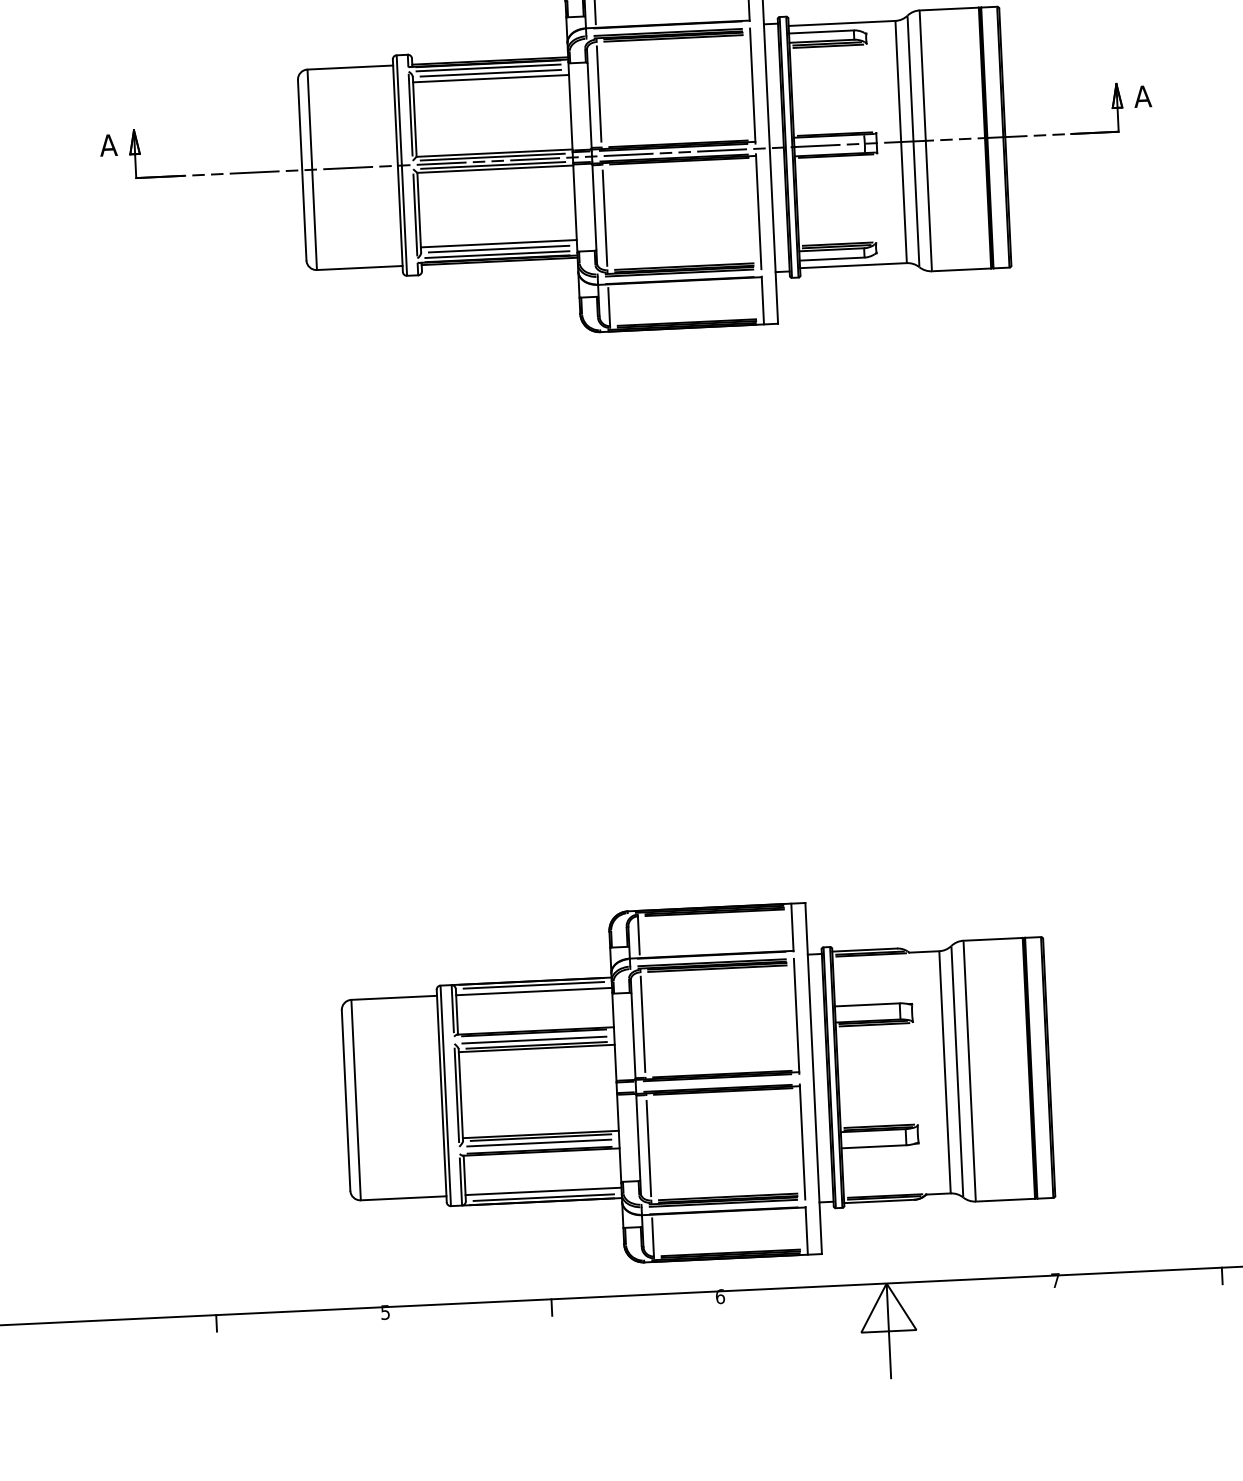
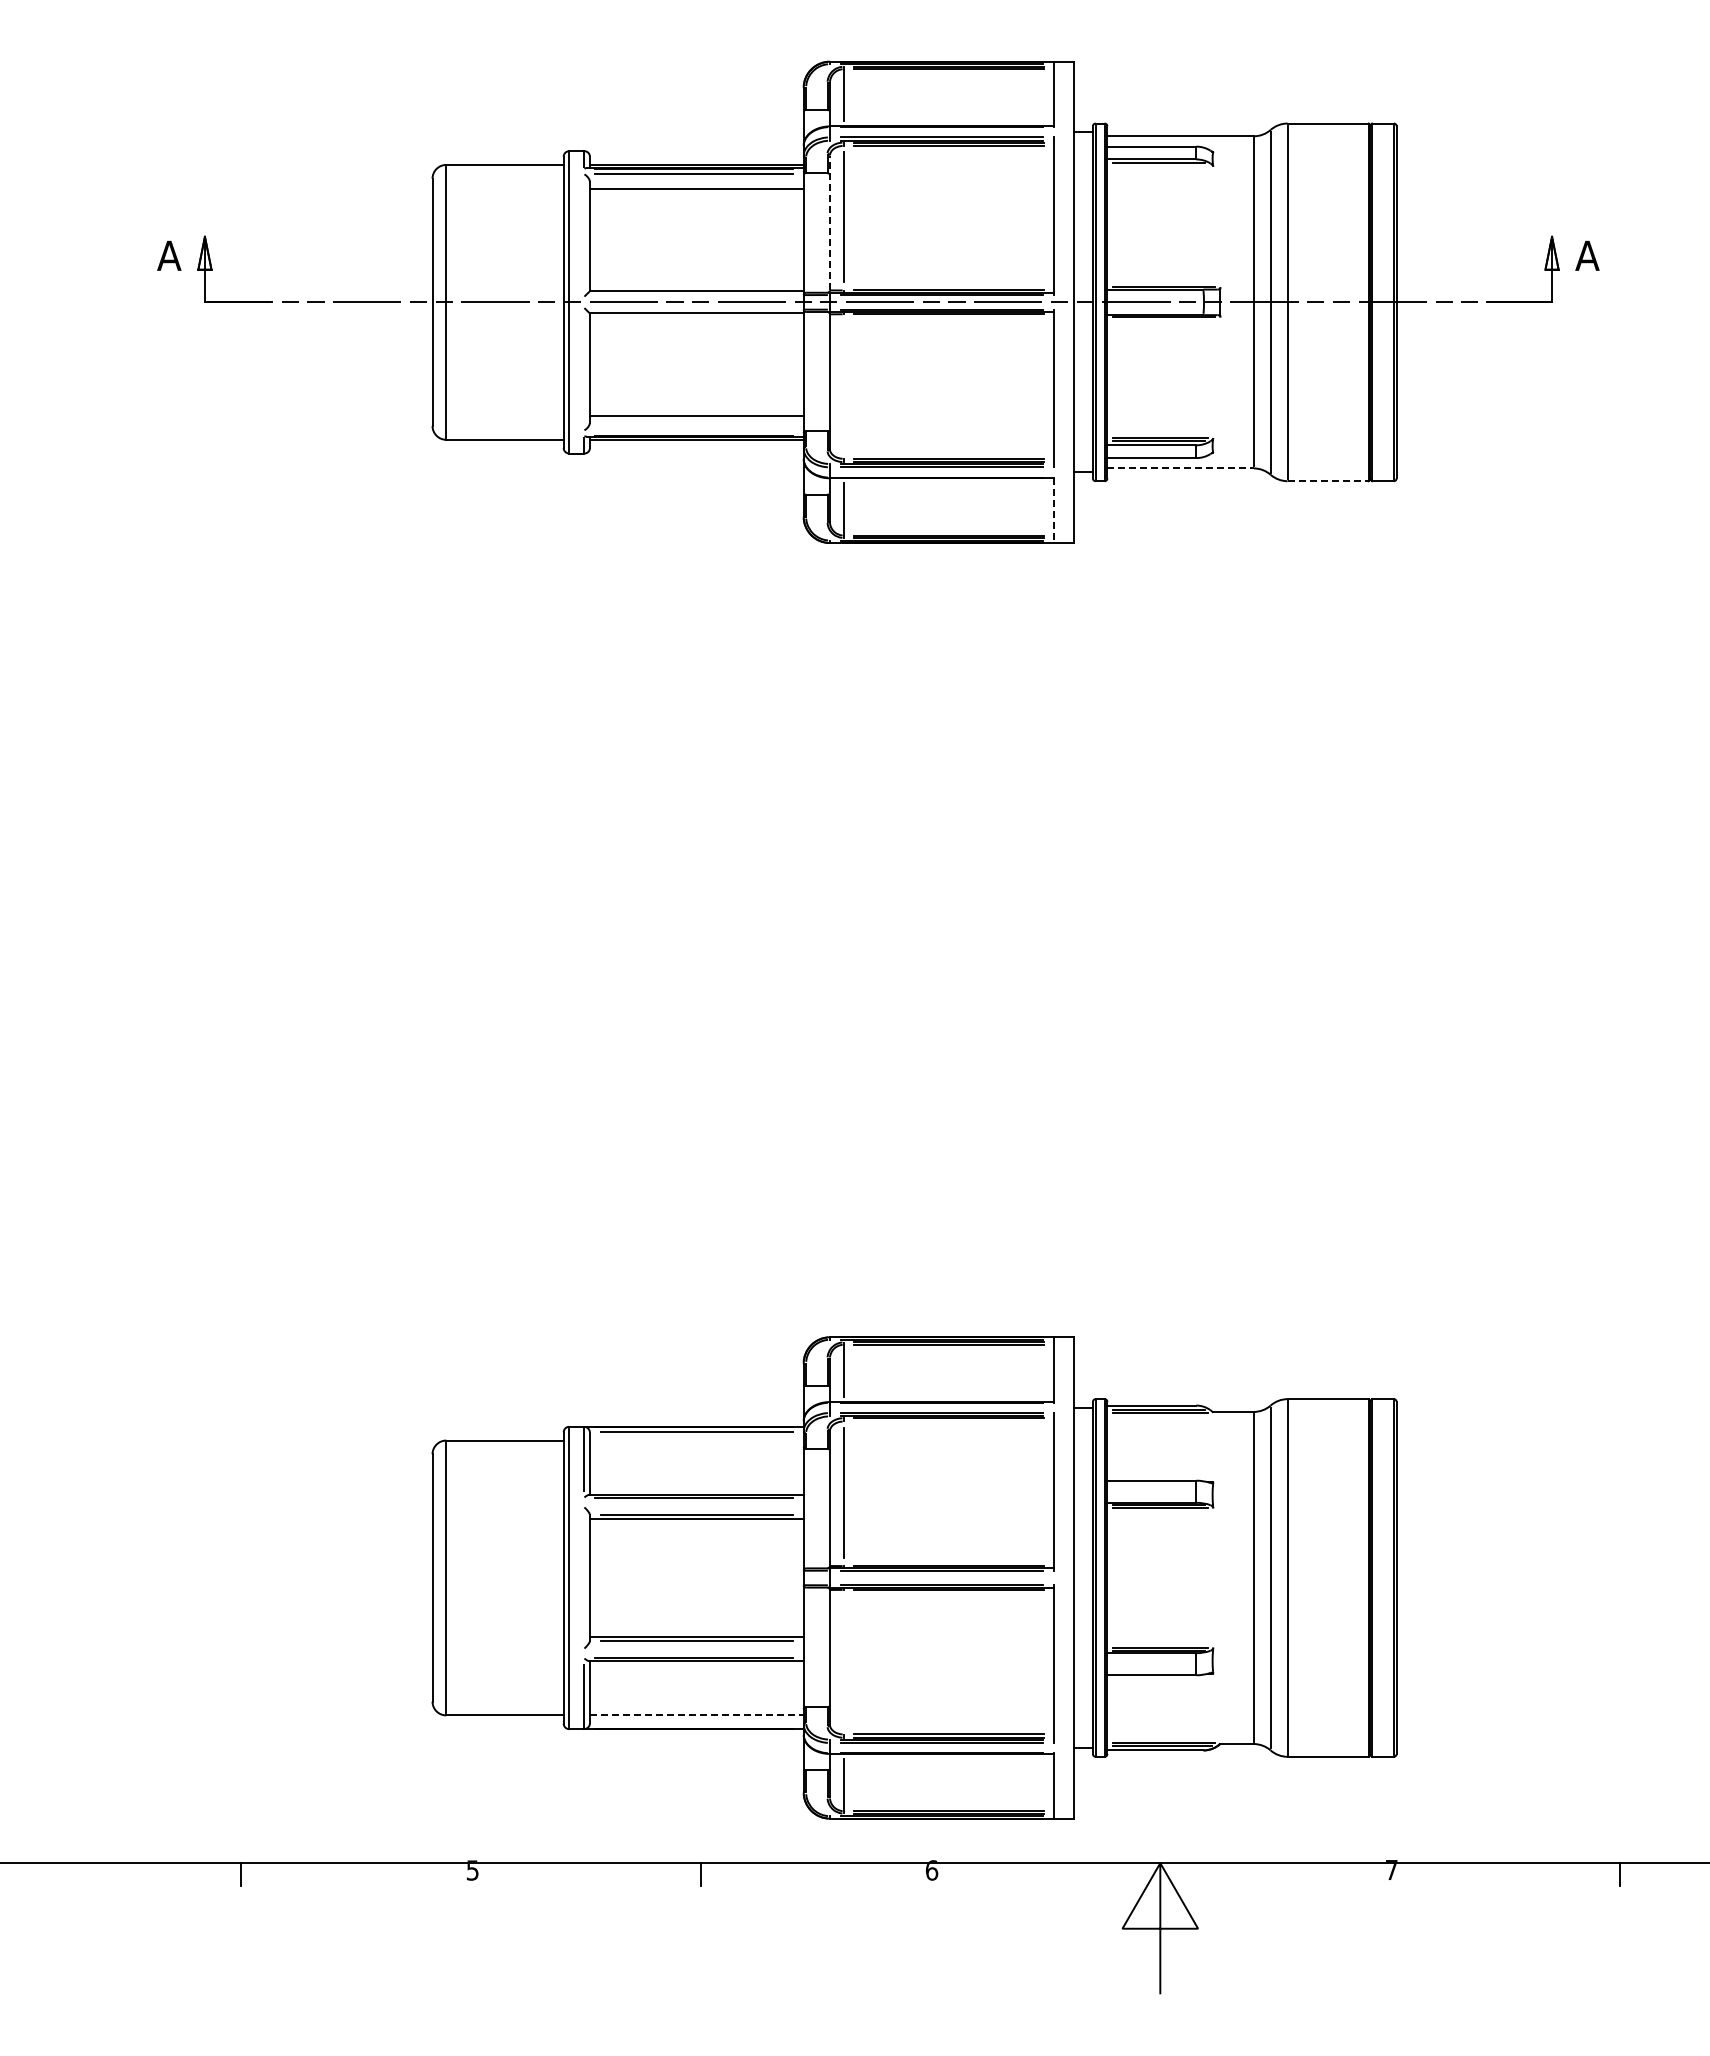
line: (828, 46) -> (1160, 166), removed
line: (490, 73) -> (696, 181), removed
line: (588, 98) -> (829, 222), solid -> dashed
line: (410, 114) -> (584, 233), removed
line: (492, 157) -> (693, 296), removed
line: (492, 165) -> (693, 308), removed
line: (415, 214) -> (584, 370), removed
line: (604, 218) -> (843, 387), removed
line: (498, 248) -> (696, 422), removed
line: (496, 254) -> (693, 430), removed
line: (854, 265) -> (1181, 468), solid -> dashed
line: (961, 270) -> (1328, 481), solid -> dashed
line: (762, 300) -> (1054, 510), solid -> dashed
line: (717, 968) -> (948, 1421), removed
line: (533, 991) -> (696, 1440), removed
line: (533, 1040) -> (693, 1507), removed
line: (456, 1094) -> (584, 1577), removed
line: (538, 1143) -> (693, 1648), removed
line: (648, 1148) -> (843, 1662), removed
line: (543, 1191) -> (696, 1714), solid -> dashed
line: (543, 1197) -> (696, 1723), removed

